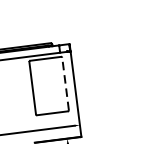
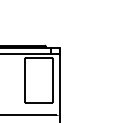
line: (65, 84) -> (52, 80), dashed -> solid

